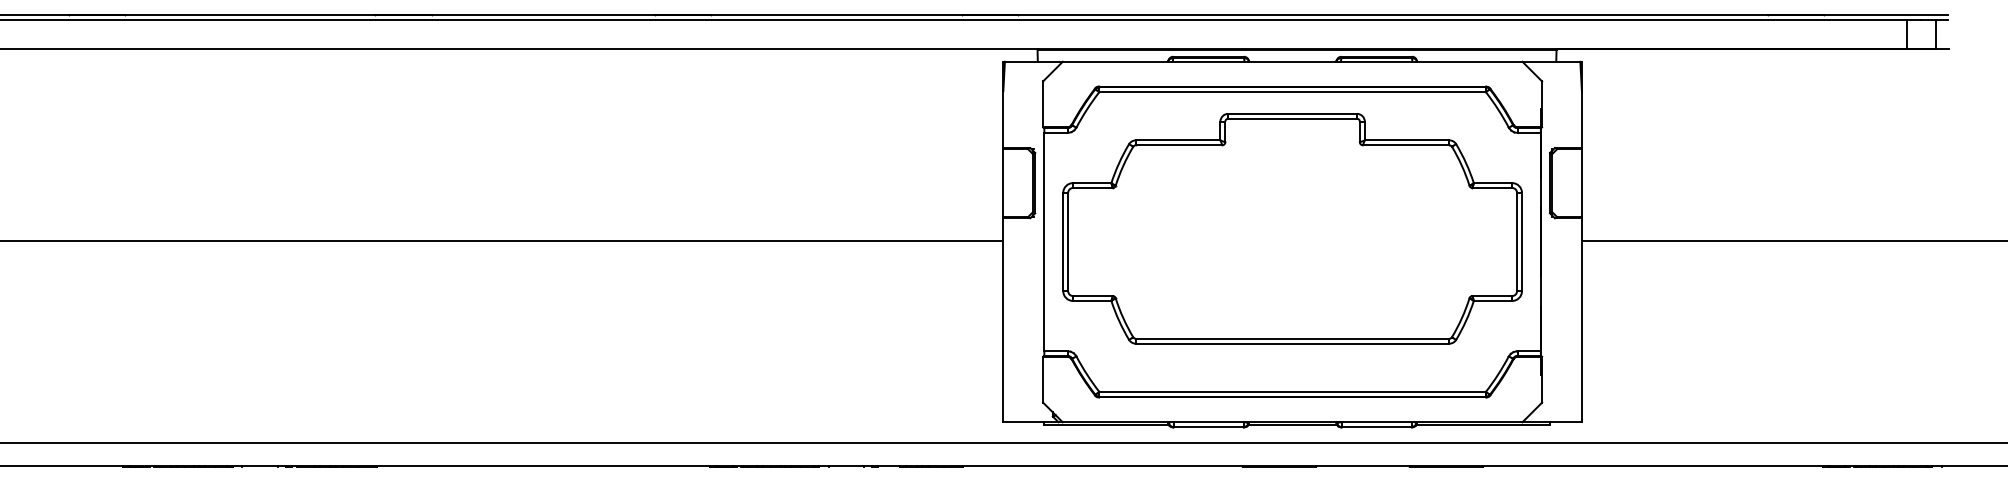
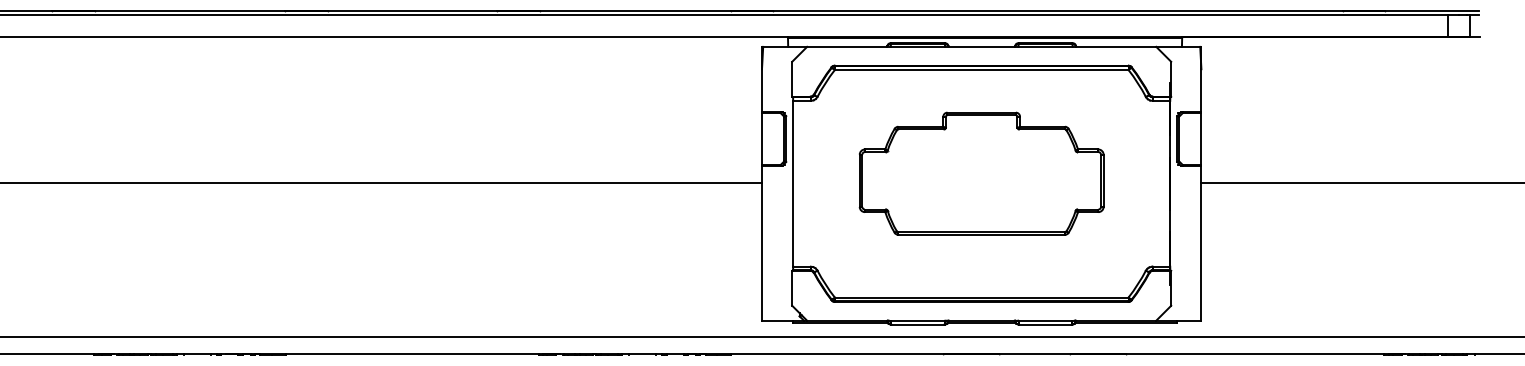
part: (1292, 228) -> (981, 173), size x0.7

